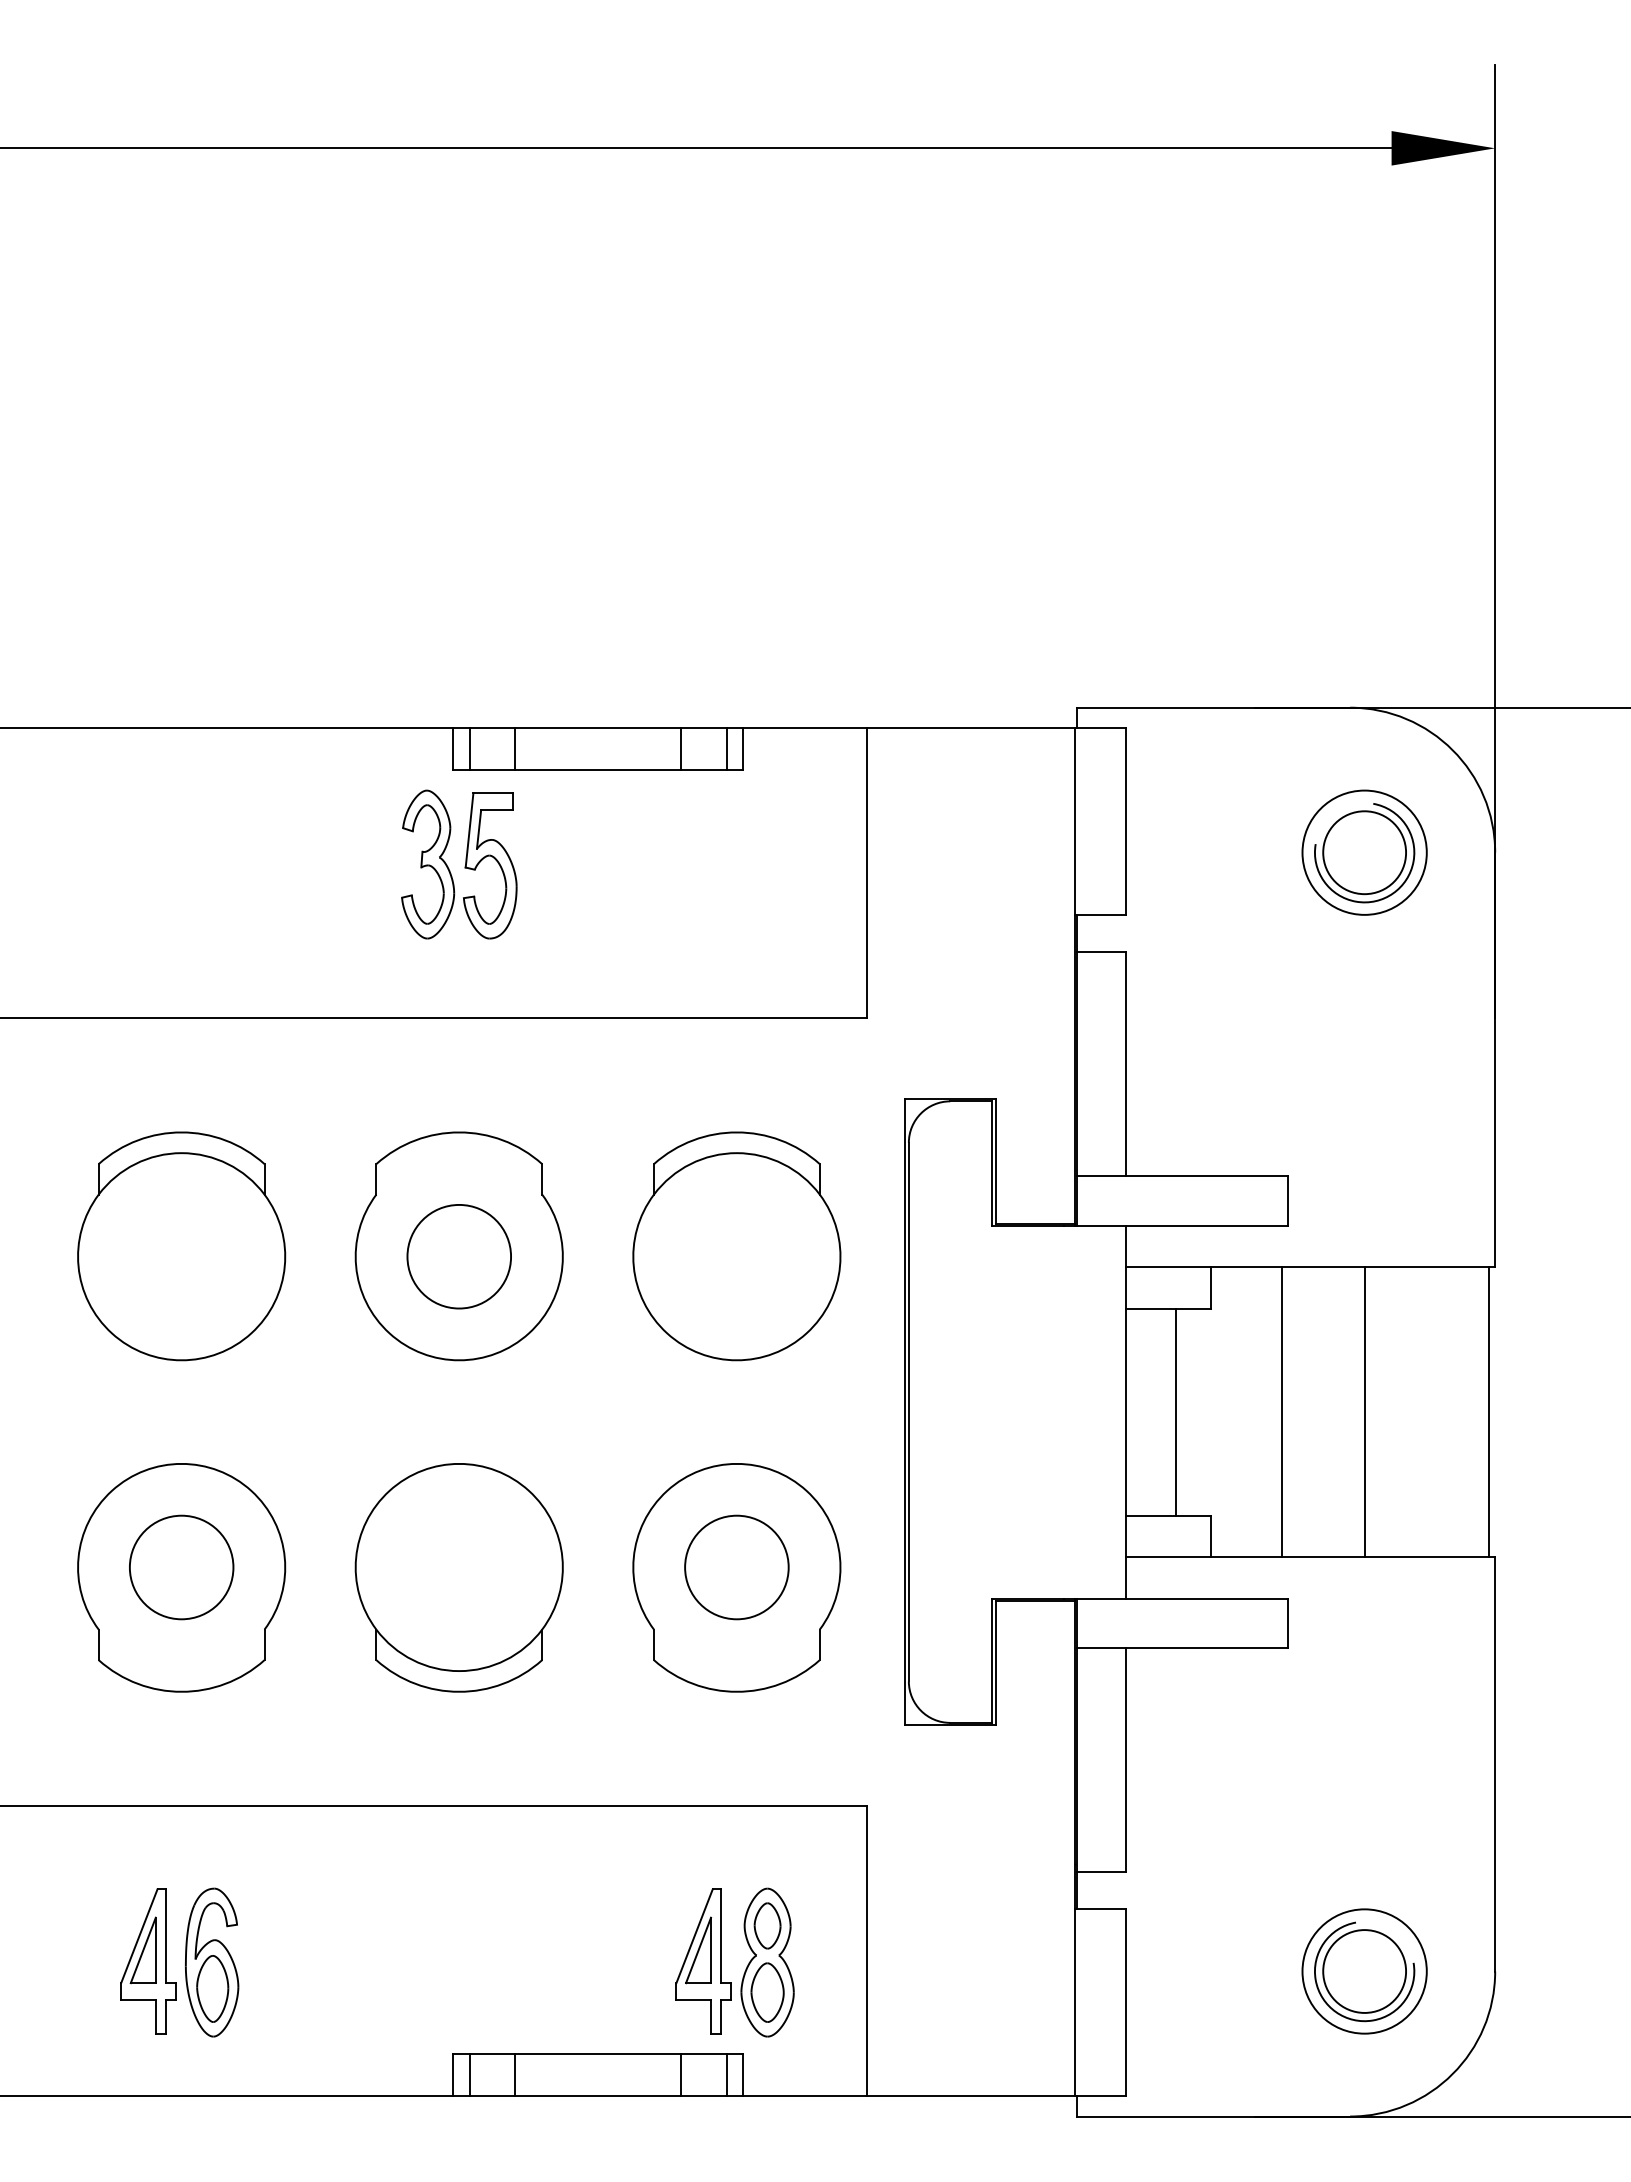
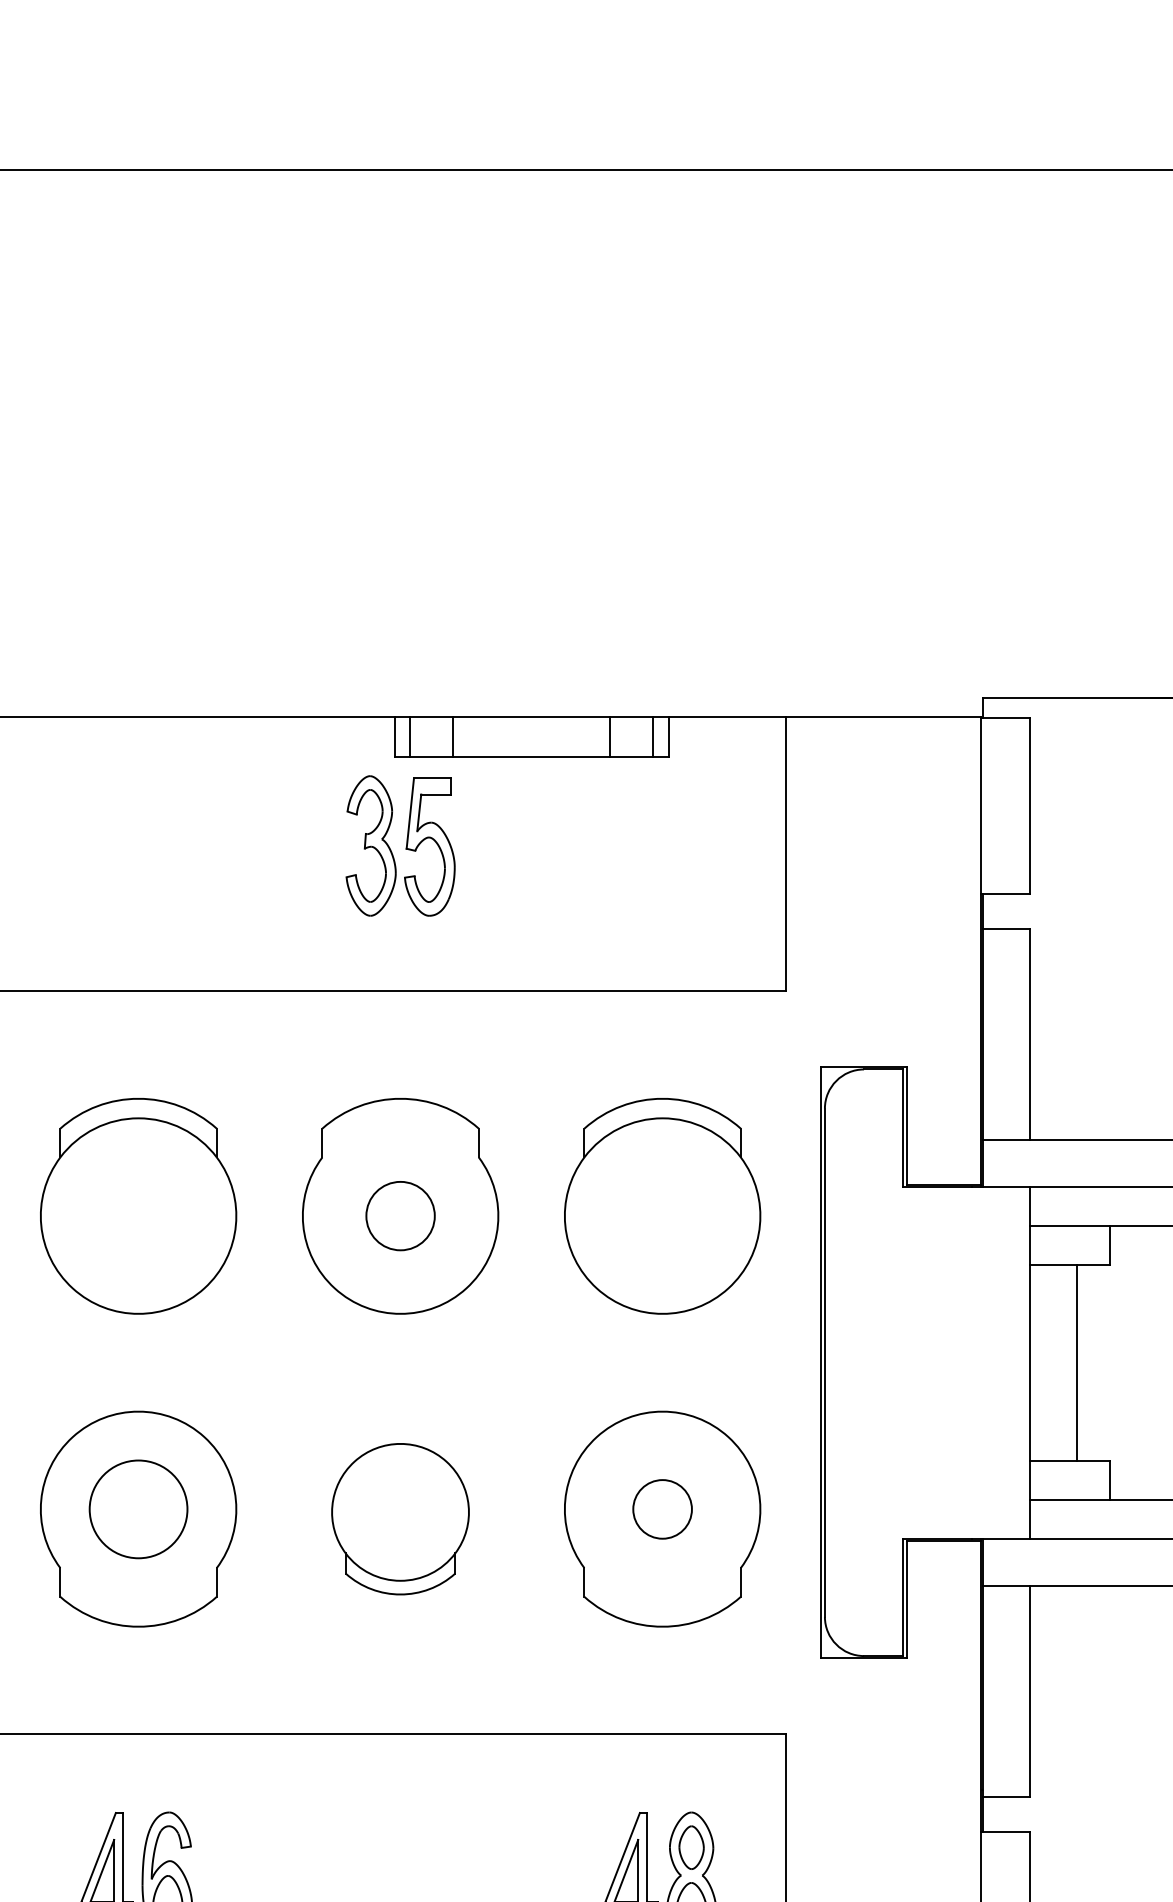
circle: (459, 1256) -> (400, 1215), size x0.7
circle: (736, 1567) -> (662, 1509), size x0.6
part: (458, 1577) -> (399, 1518), size x0.7

